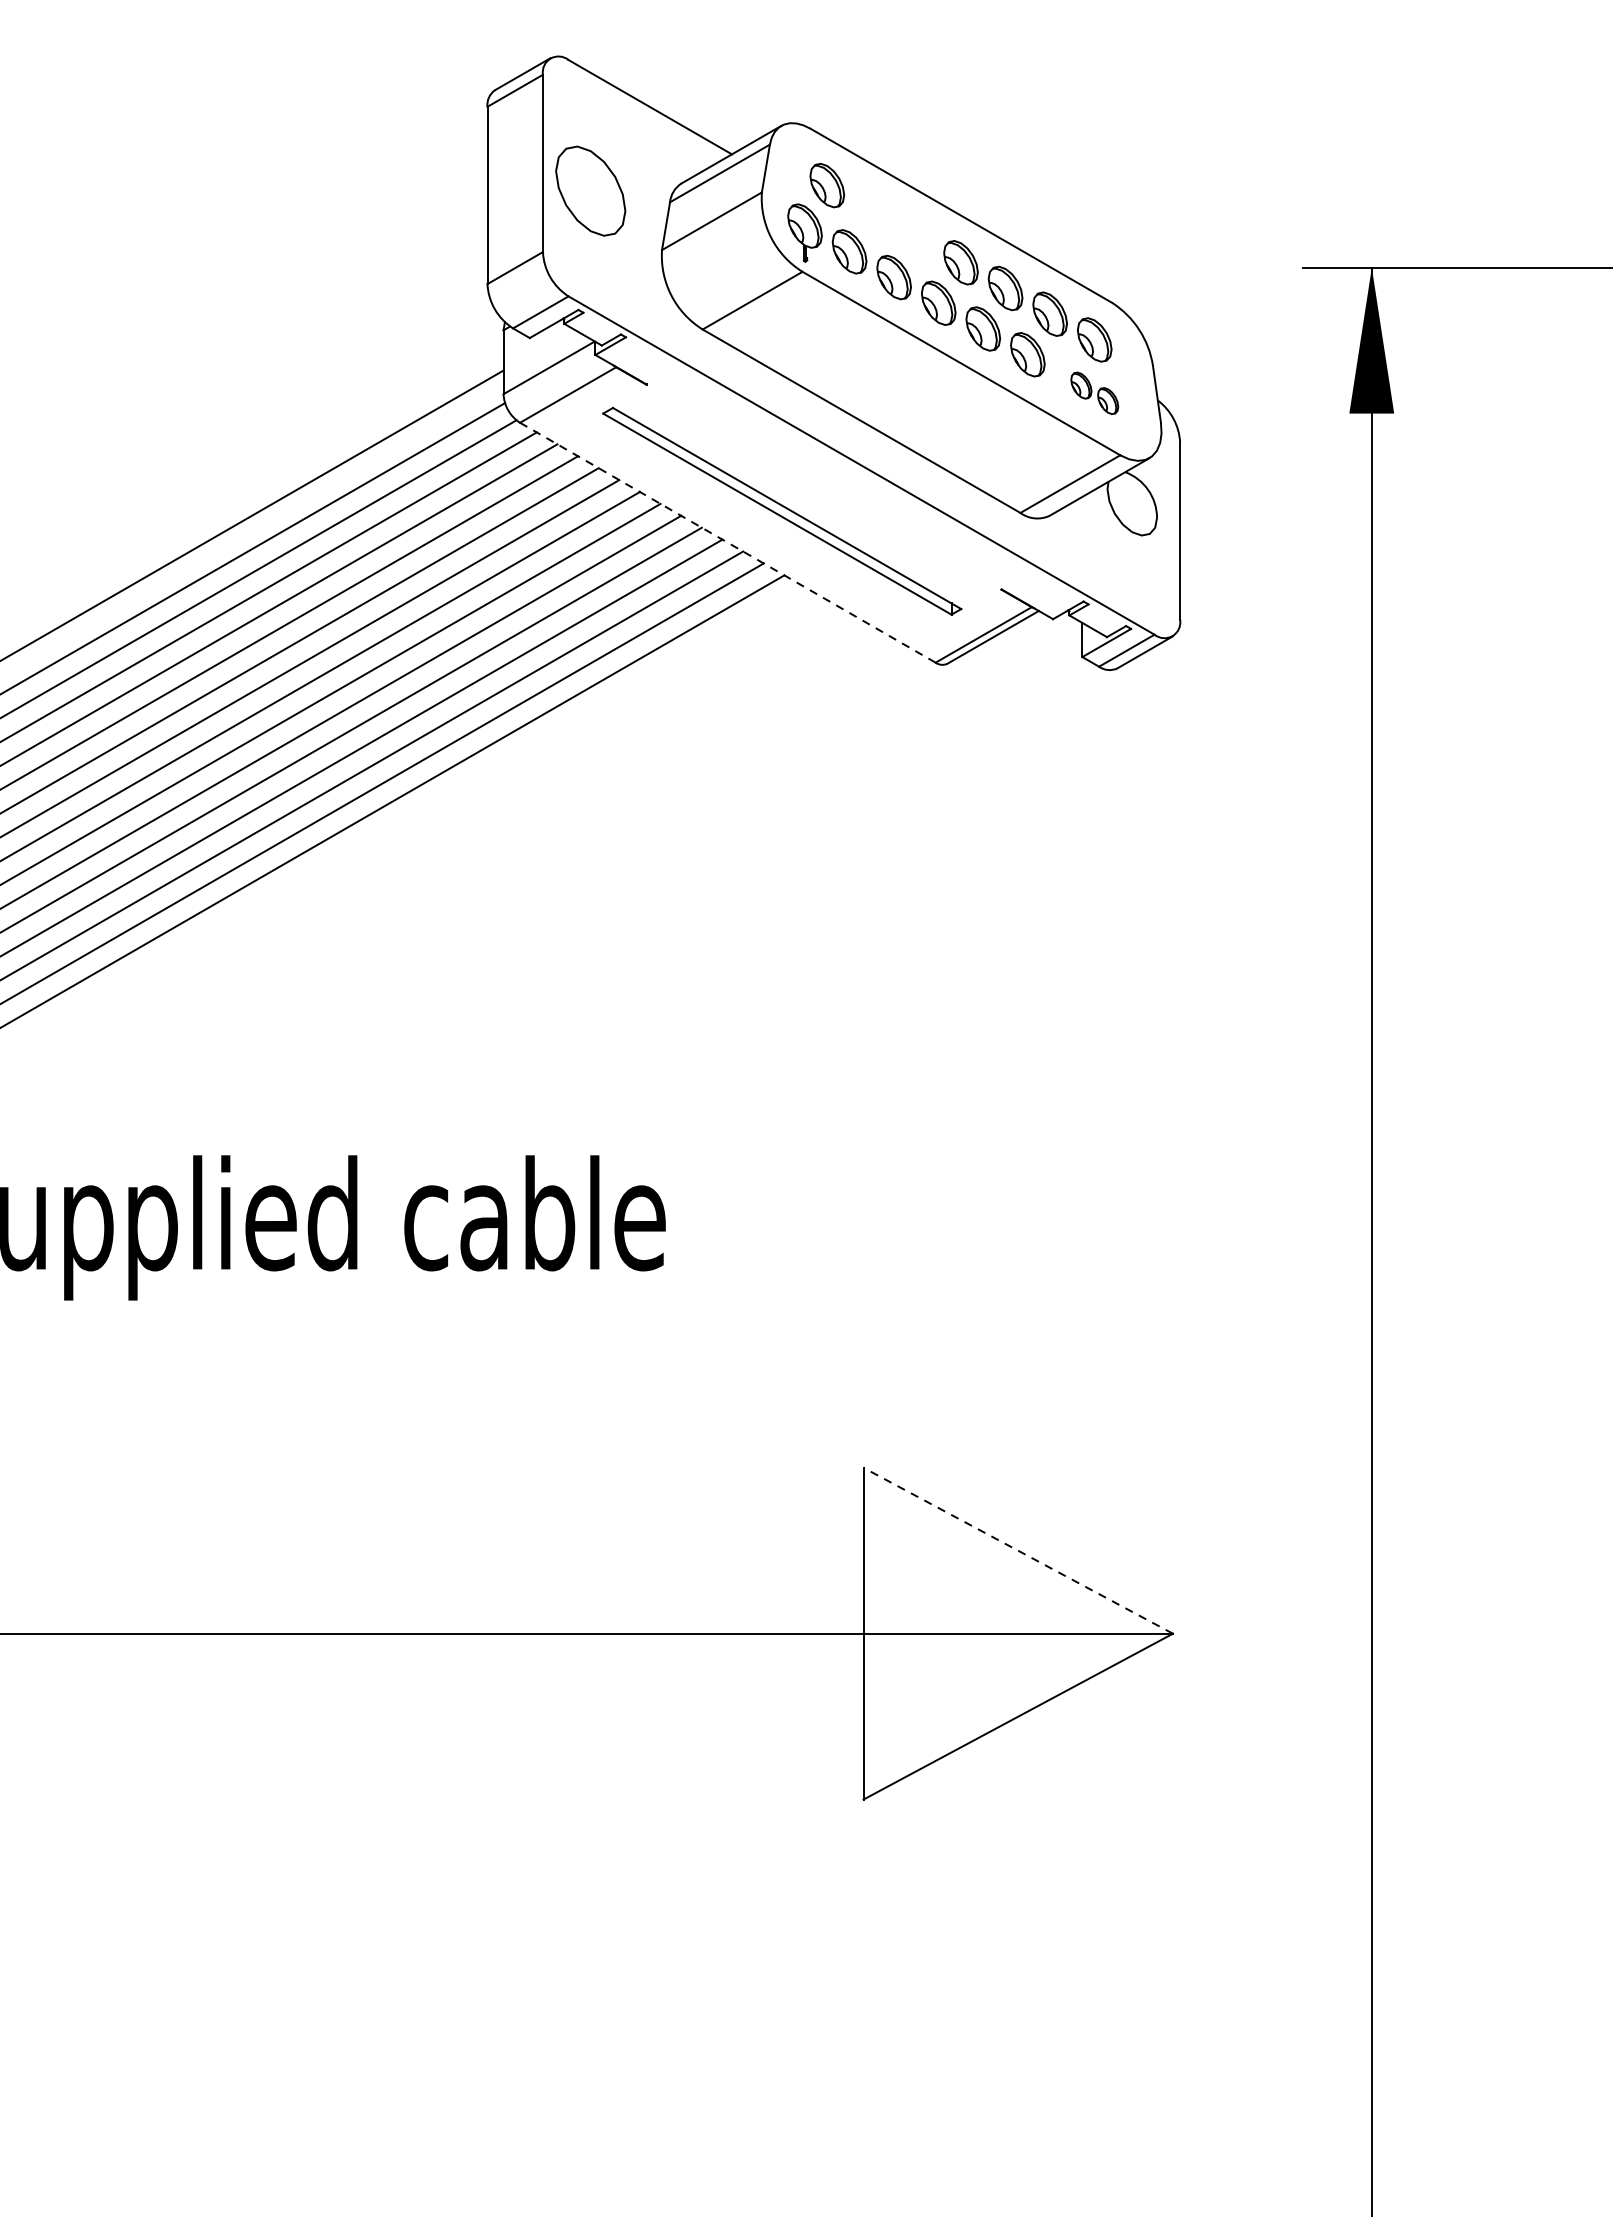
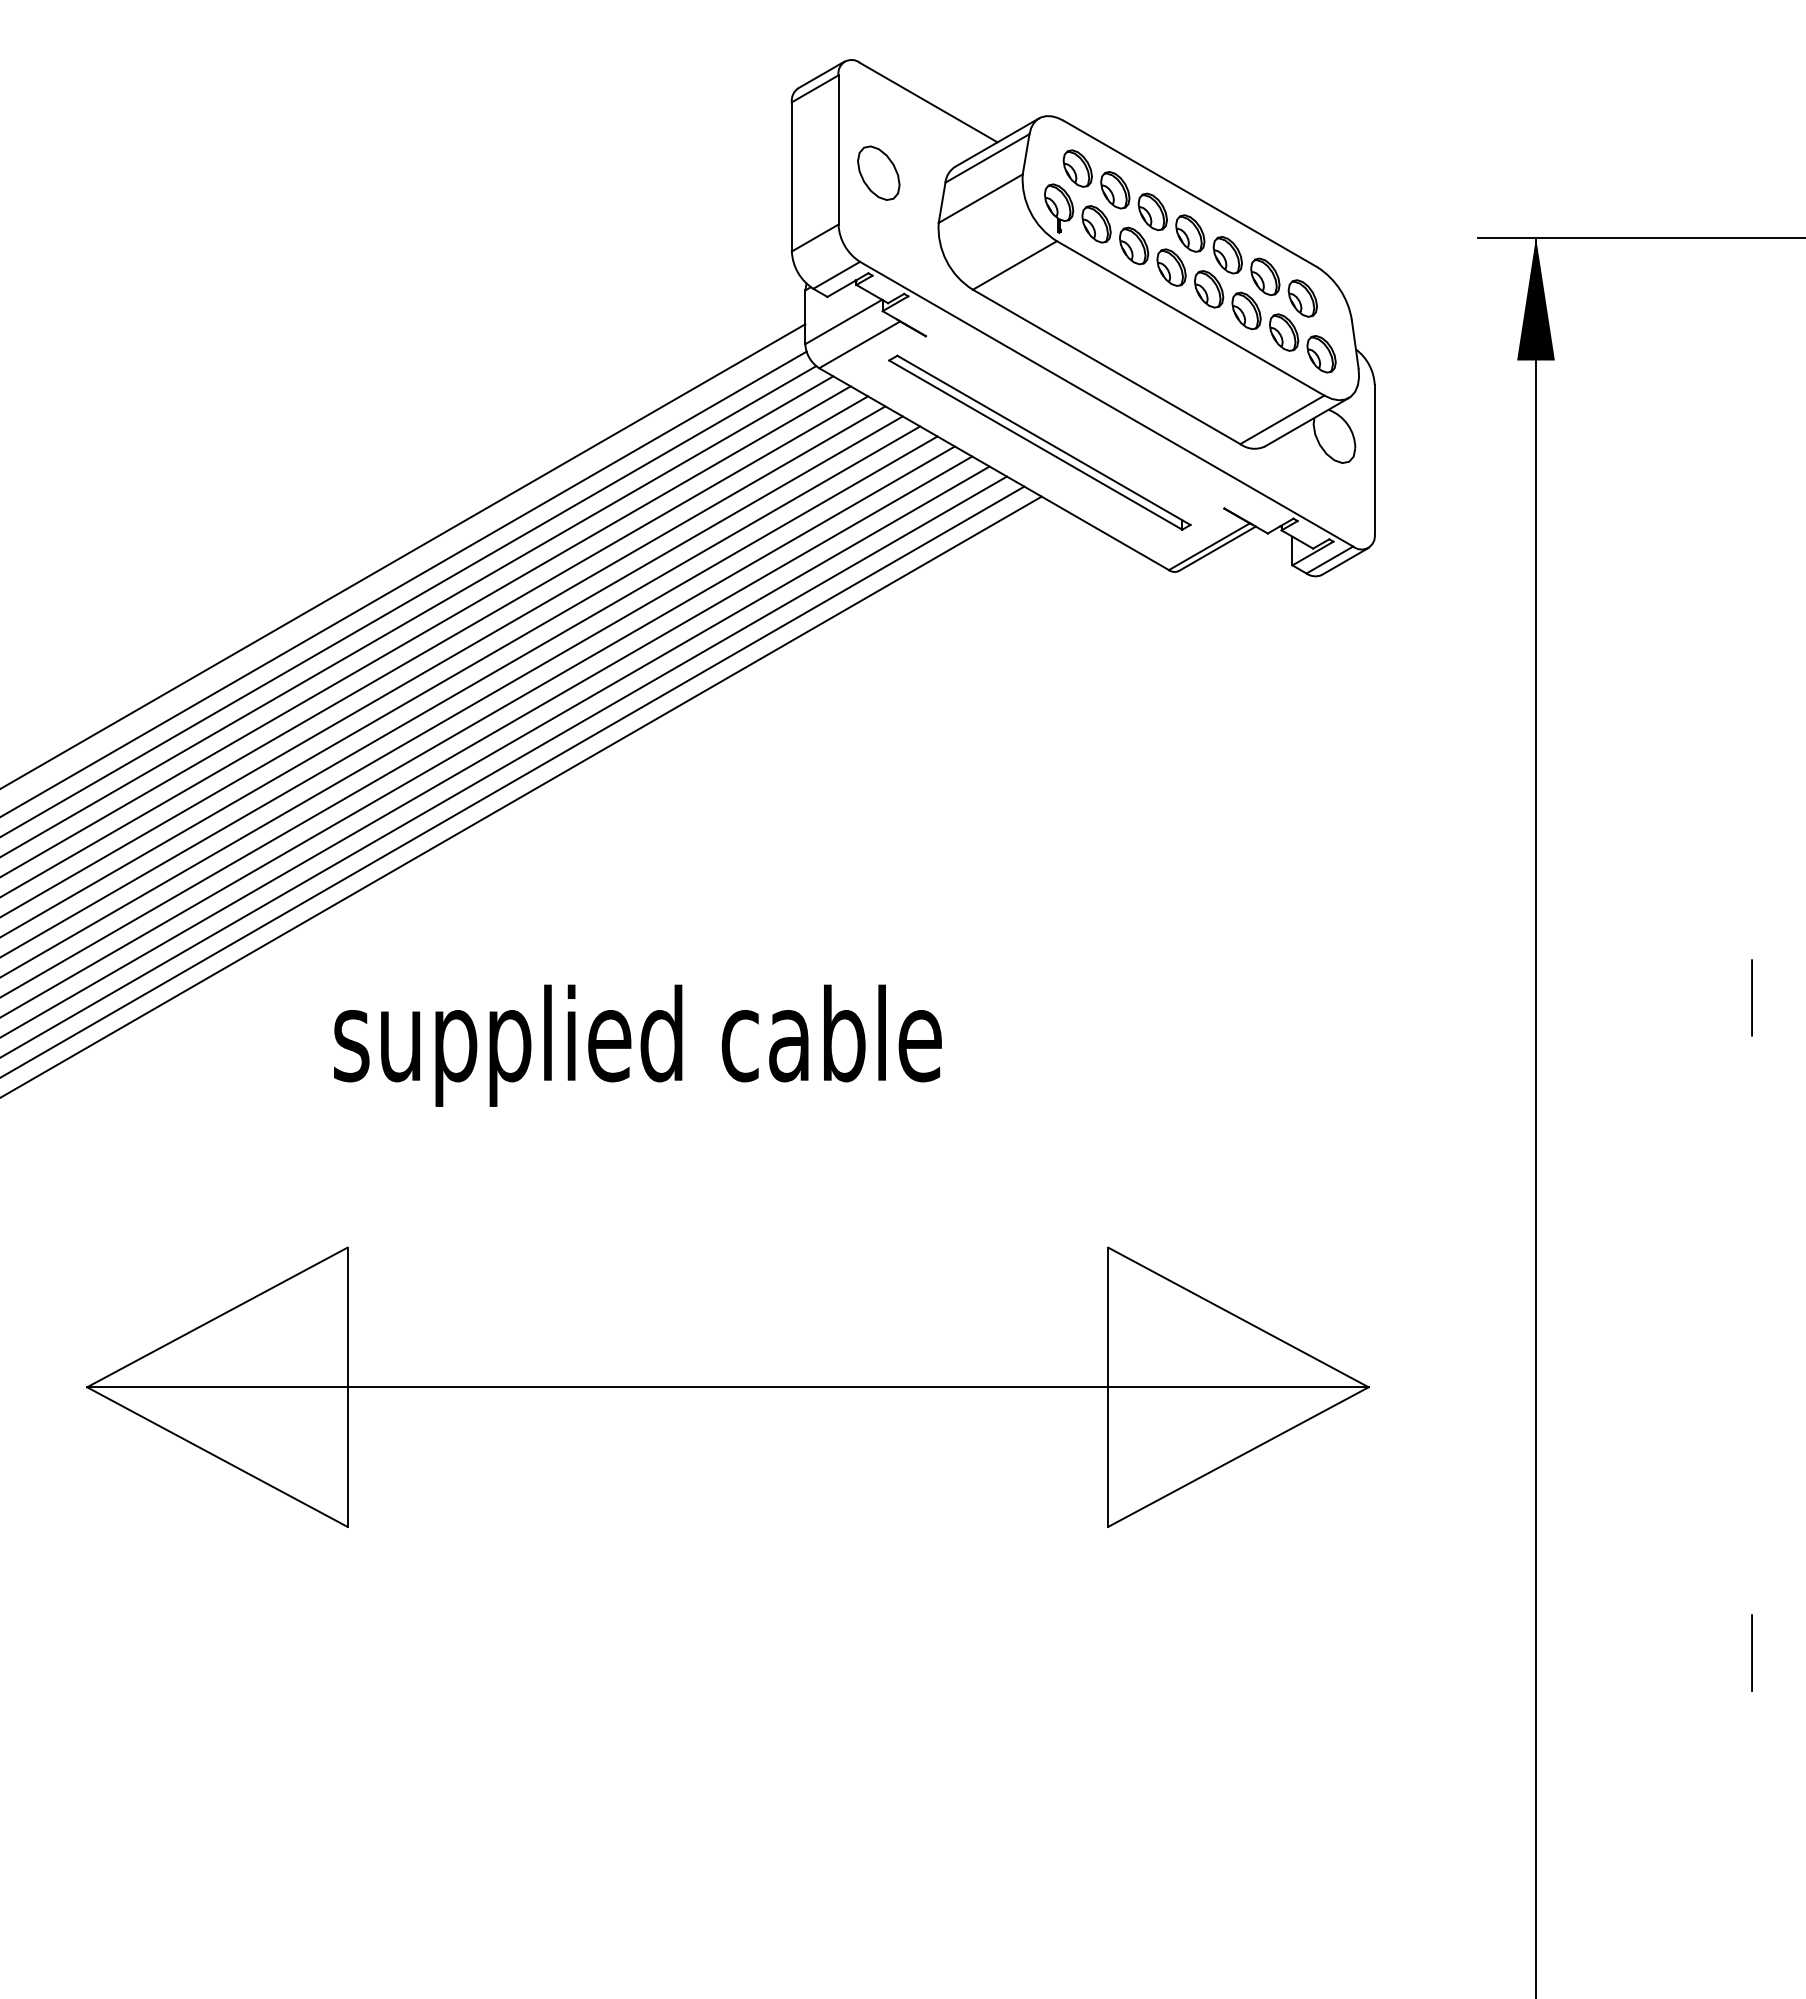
part: (590, 190) -> (878, 172), size x0.71
part: (893, 224) -> (1133, 201), added
part: (1094, 393) -> (1302, 343), size x1.67
line: (728, 543) -> (994, 469), dashed -> solid
line: (1018, 1550) -> (1238, 1317), dashed -> solid

